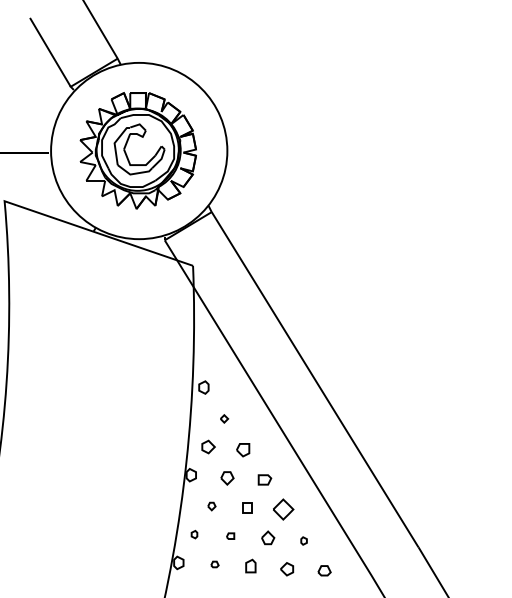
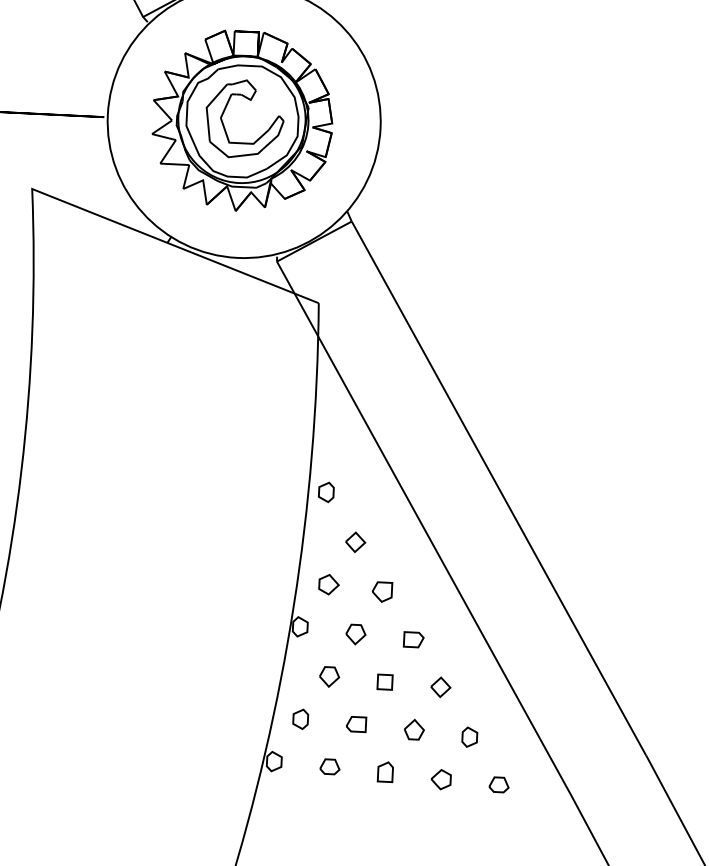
part: (224, 418) -> (355, 541), size x1.67
part: (211, 506) -> (329, 676), size x1.67
part: (284, 509) -> (441, 687), size x0.62
part: (194, 534) -> (300, 718), size x1.67
part: (230, 535) -> (356, 723), size x1.67
part: (303, 540) -> (468, 736), size x1.67
part: (214, 564) -> (329, 766), size x1.67

